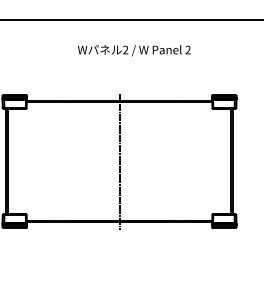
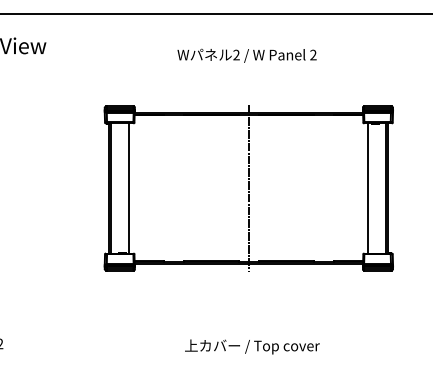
text: (133, 50) -> (246, 55), moved
line: (22, 161) -> (129, 188), added
line: (216, 161) -> (368, 188), added

